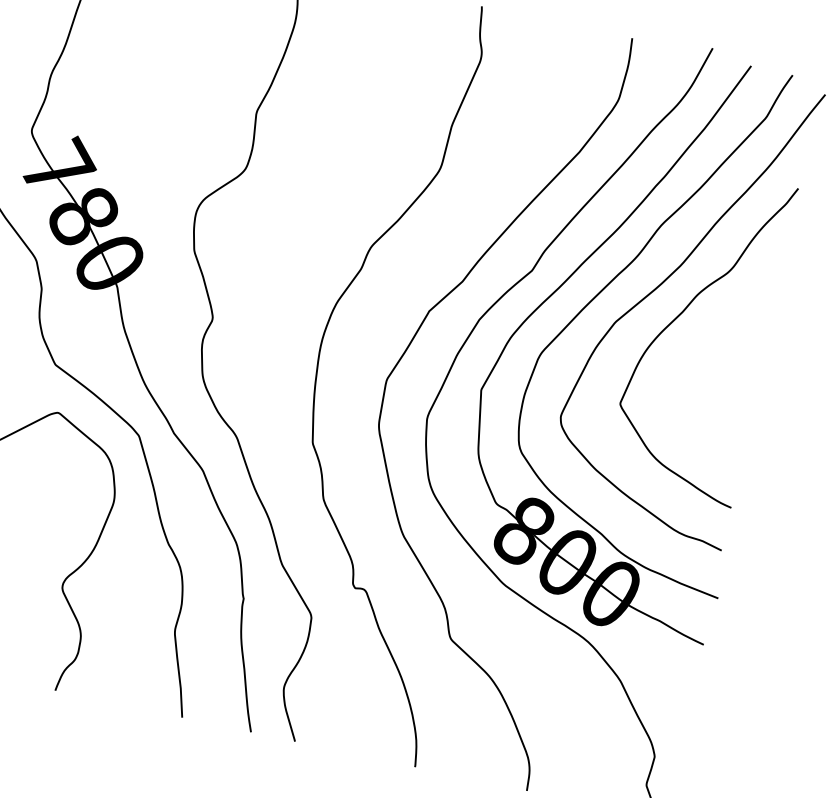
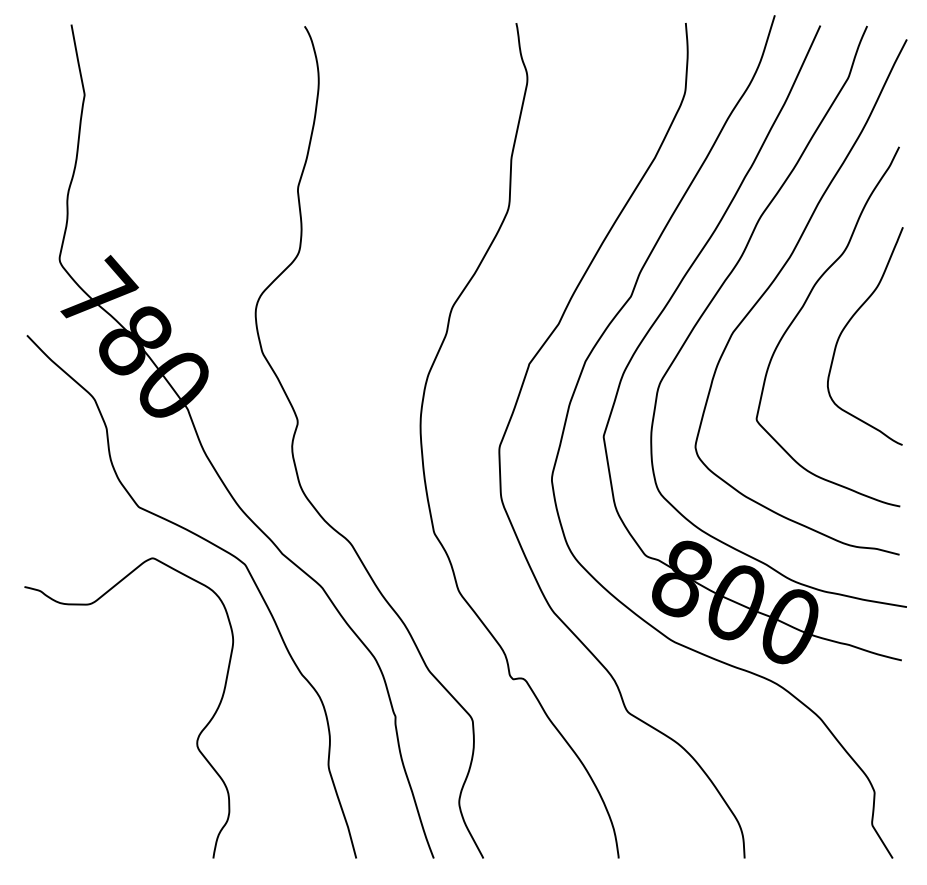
curve: (718, 337) -> (847, 325), added

